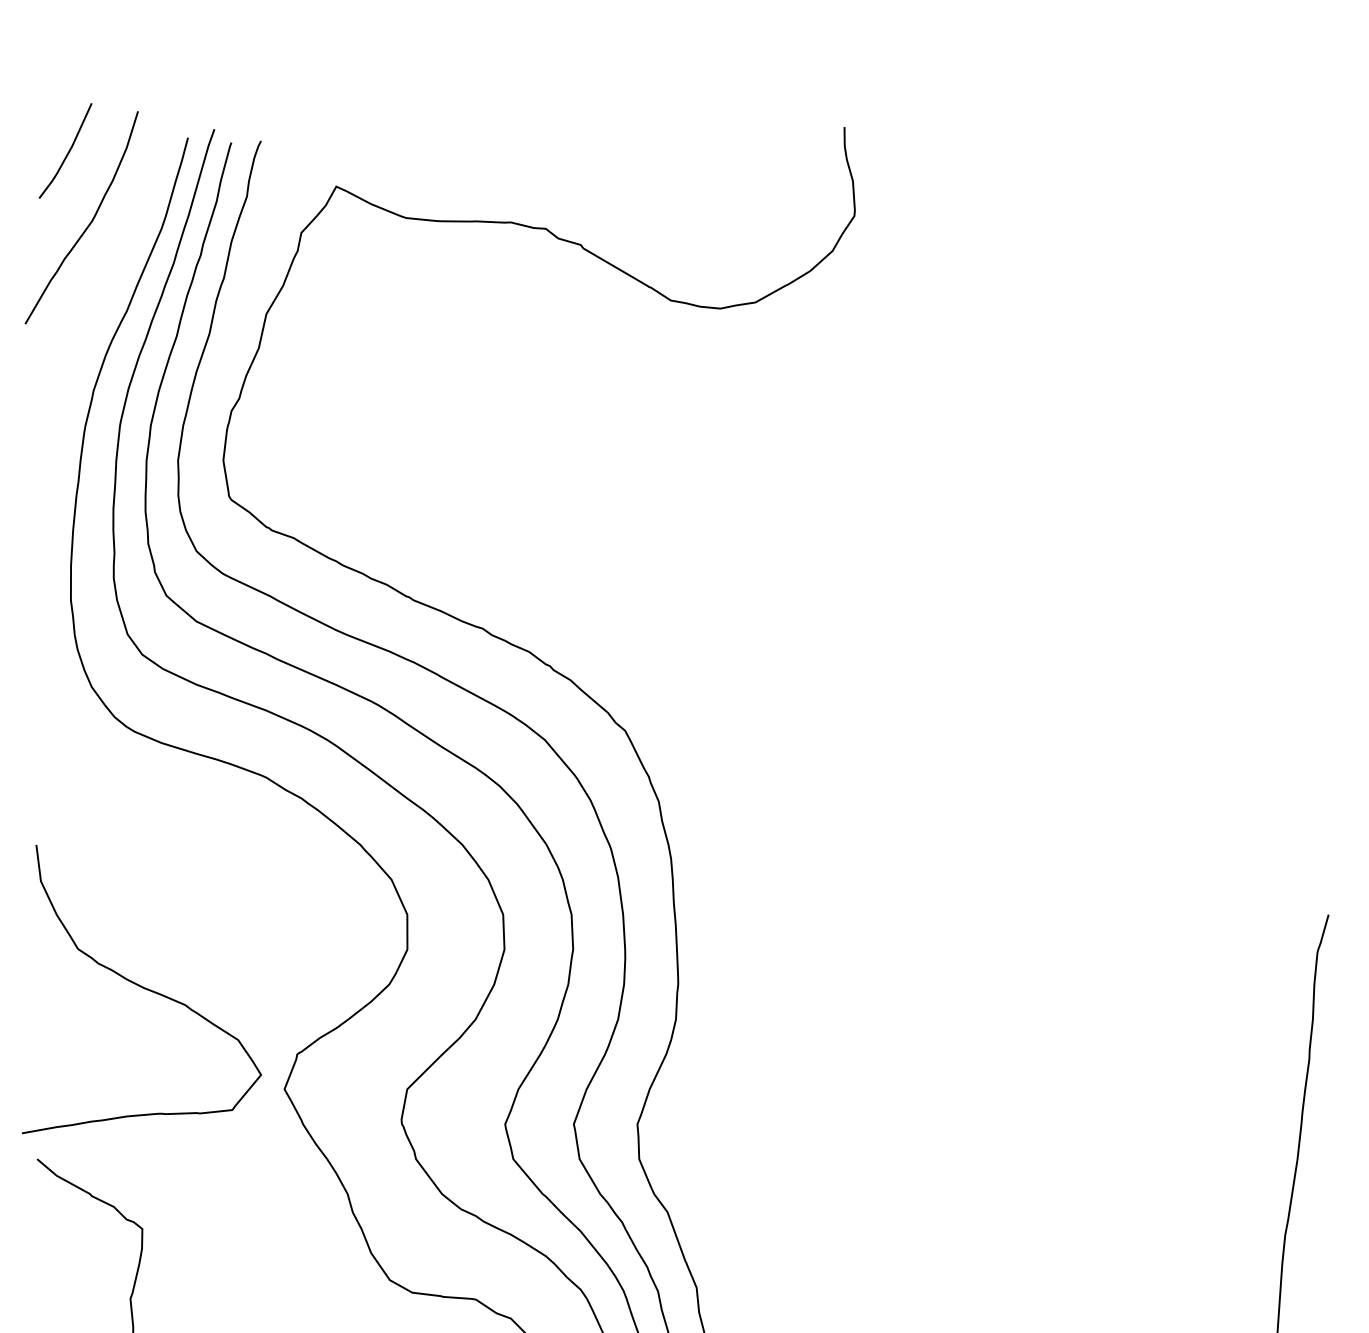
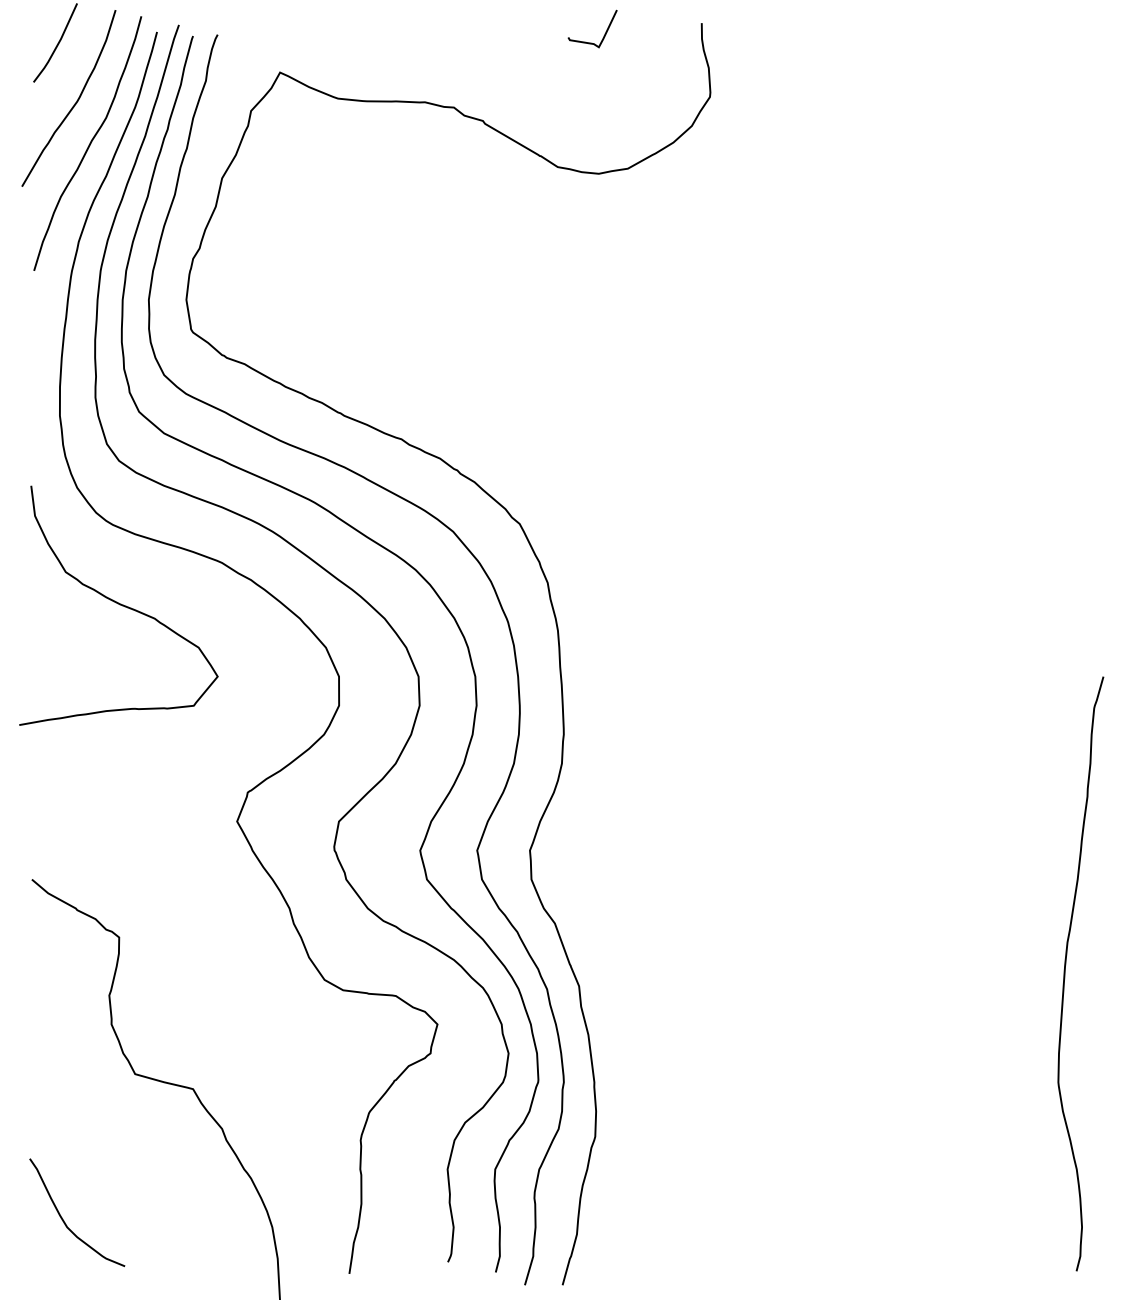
curve: (727, 139) -> (604, 33), added
curve: (106, 272) -> (89, 143), added
curve: (141, 987) -> (118, 604), moved

